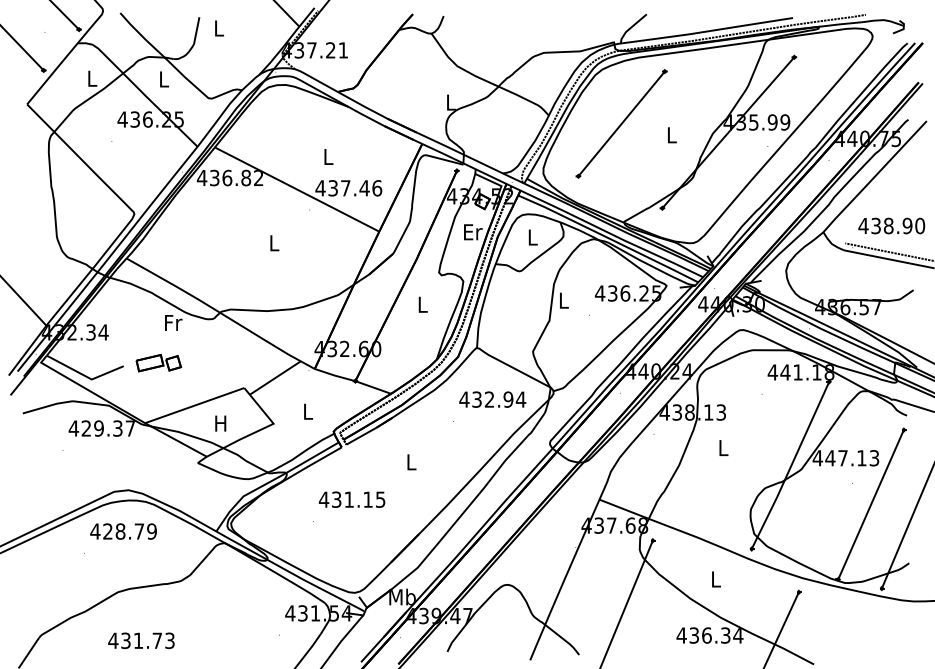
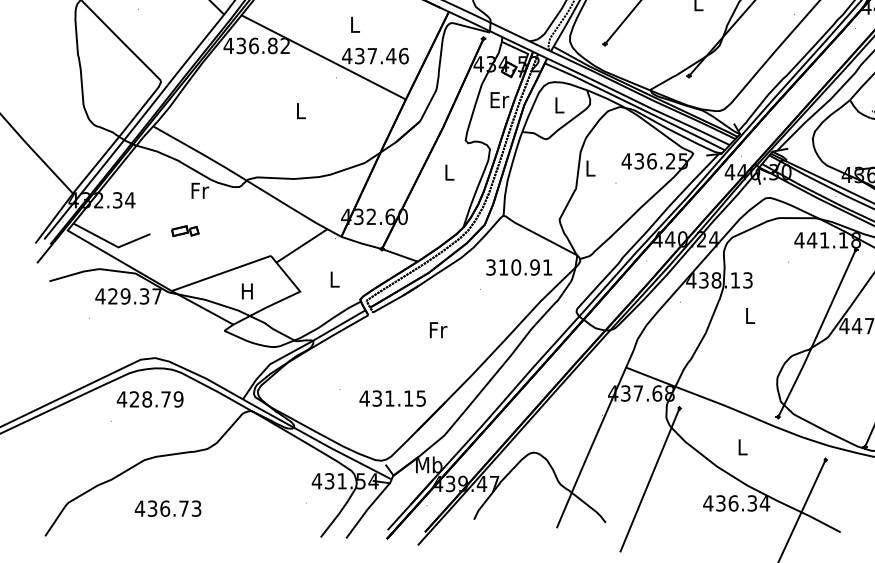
part: (158, 363) -> (185, 231), size x0.6
text: (492, 399) -> (519, 267), 432.94 -> 310.91
text: (411, 462) -> (438, 330), L -> Fr
text: (351, 499) -> (392, 398), moved
text: (138, 640) -> (165, 508), 431.73 -> 436.73

